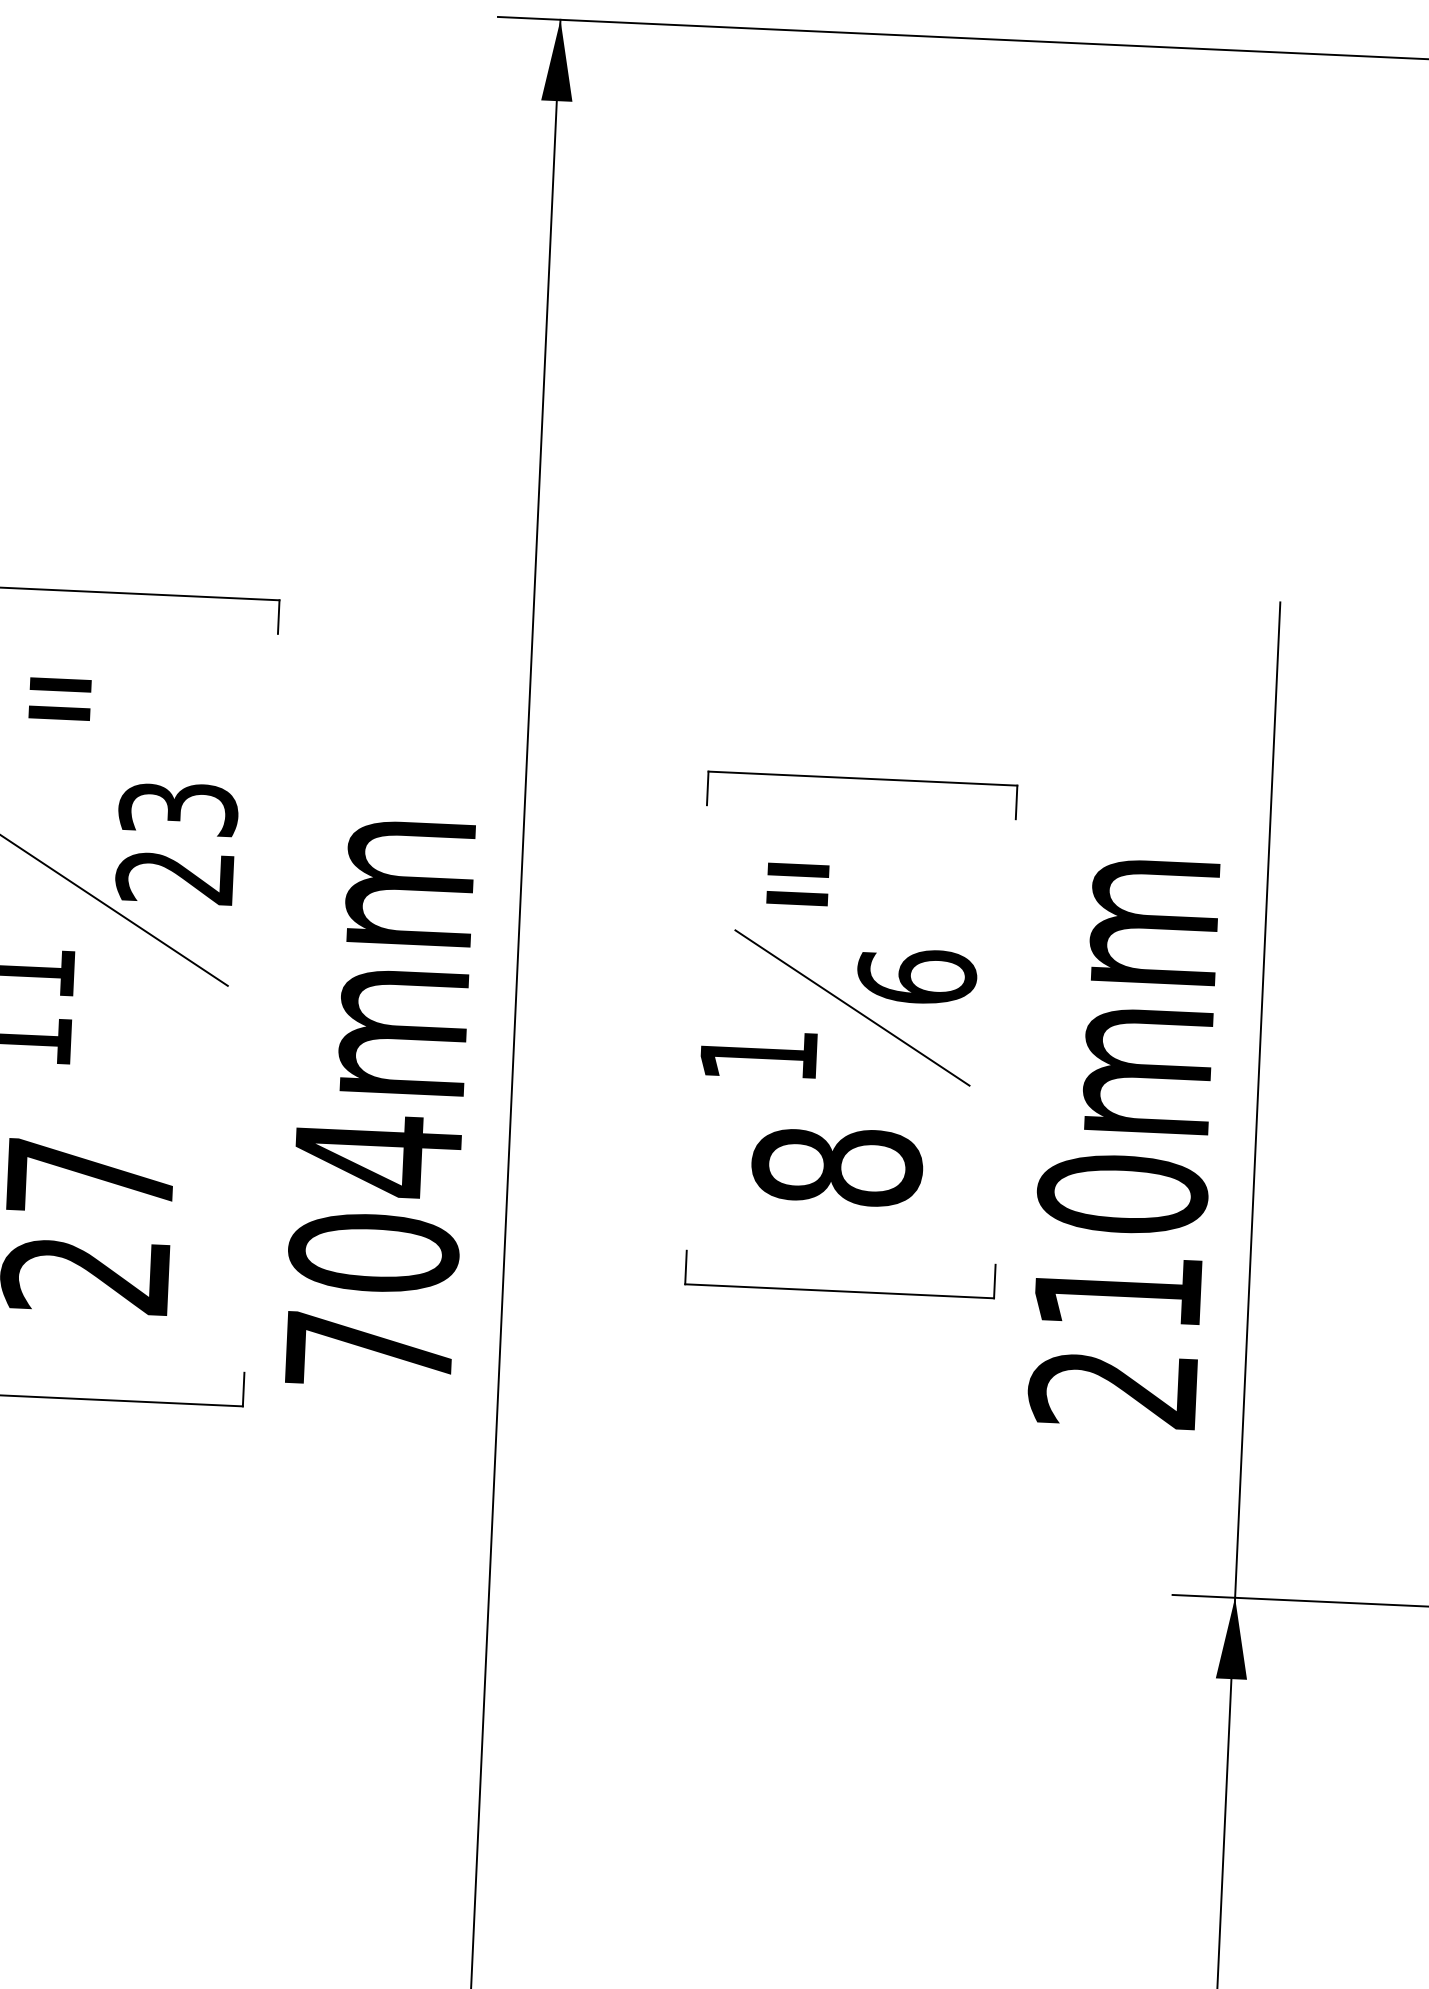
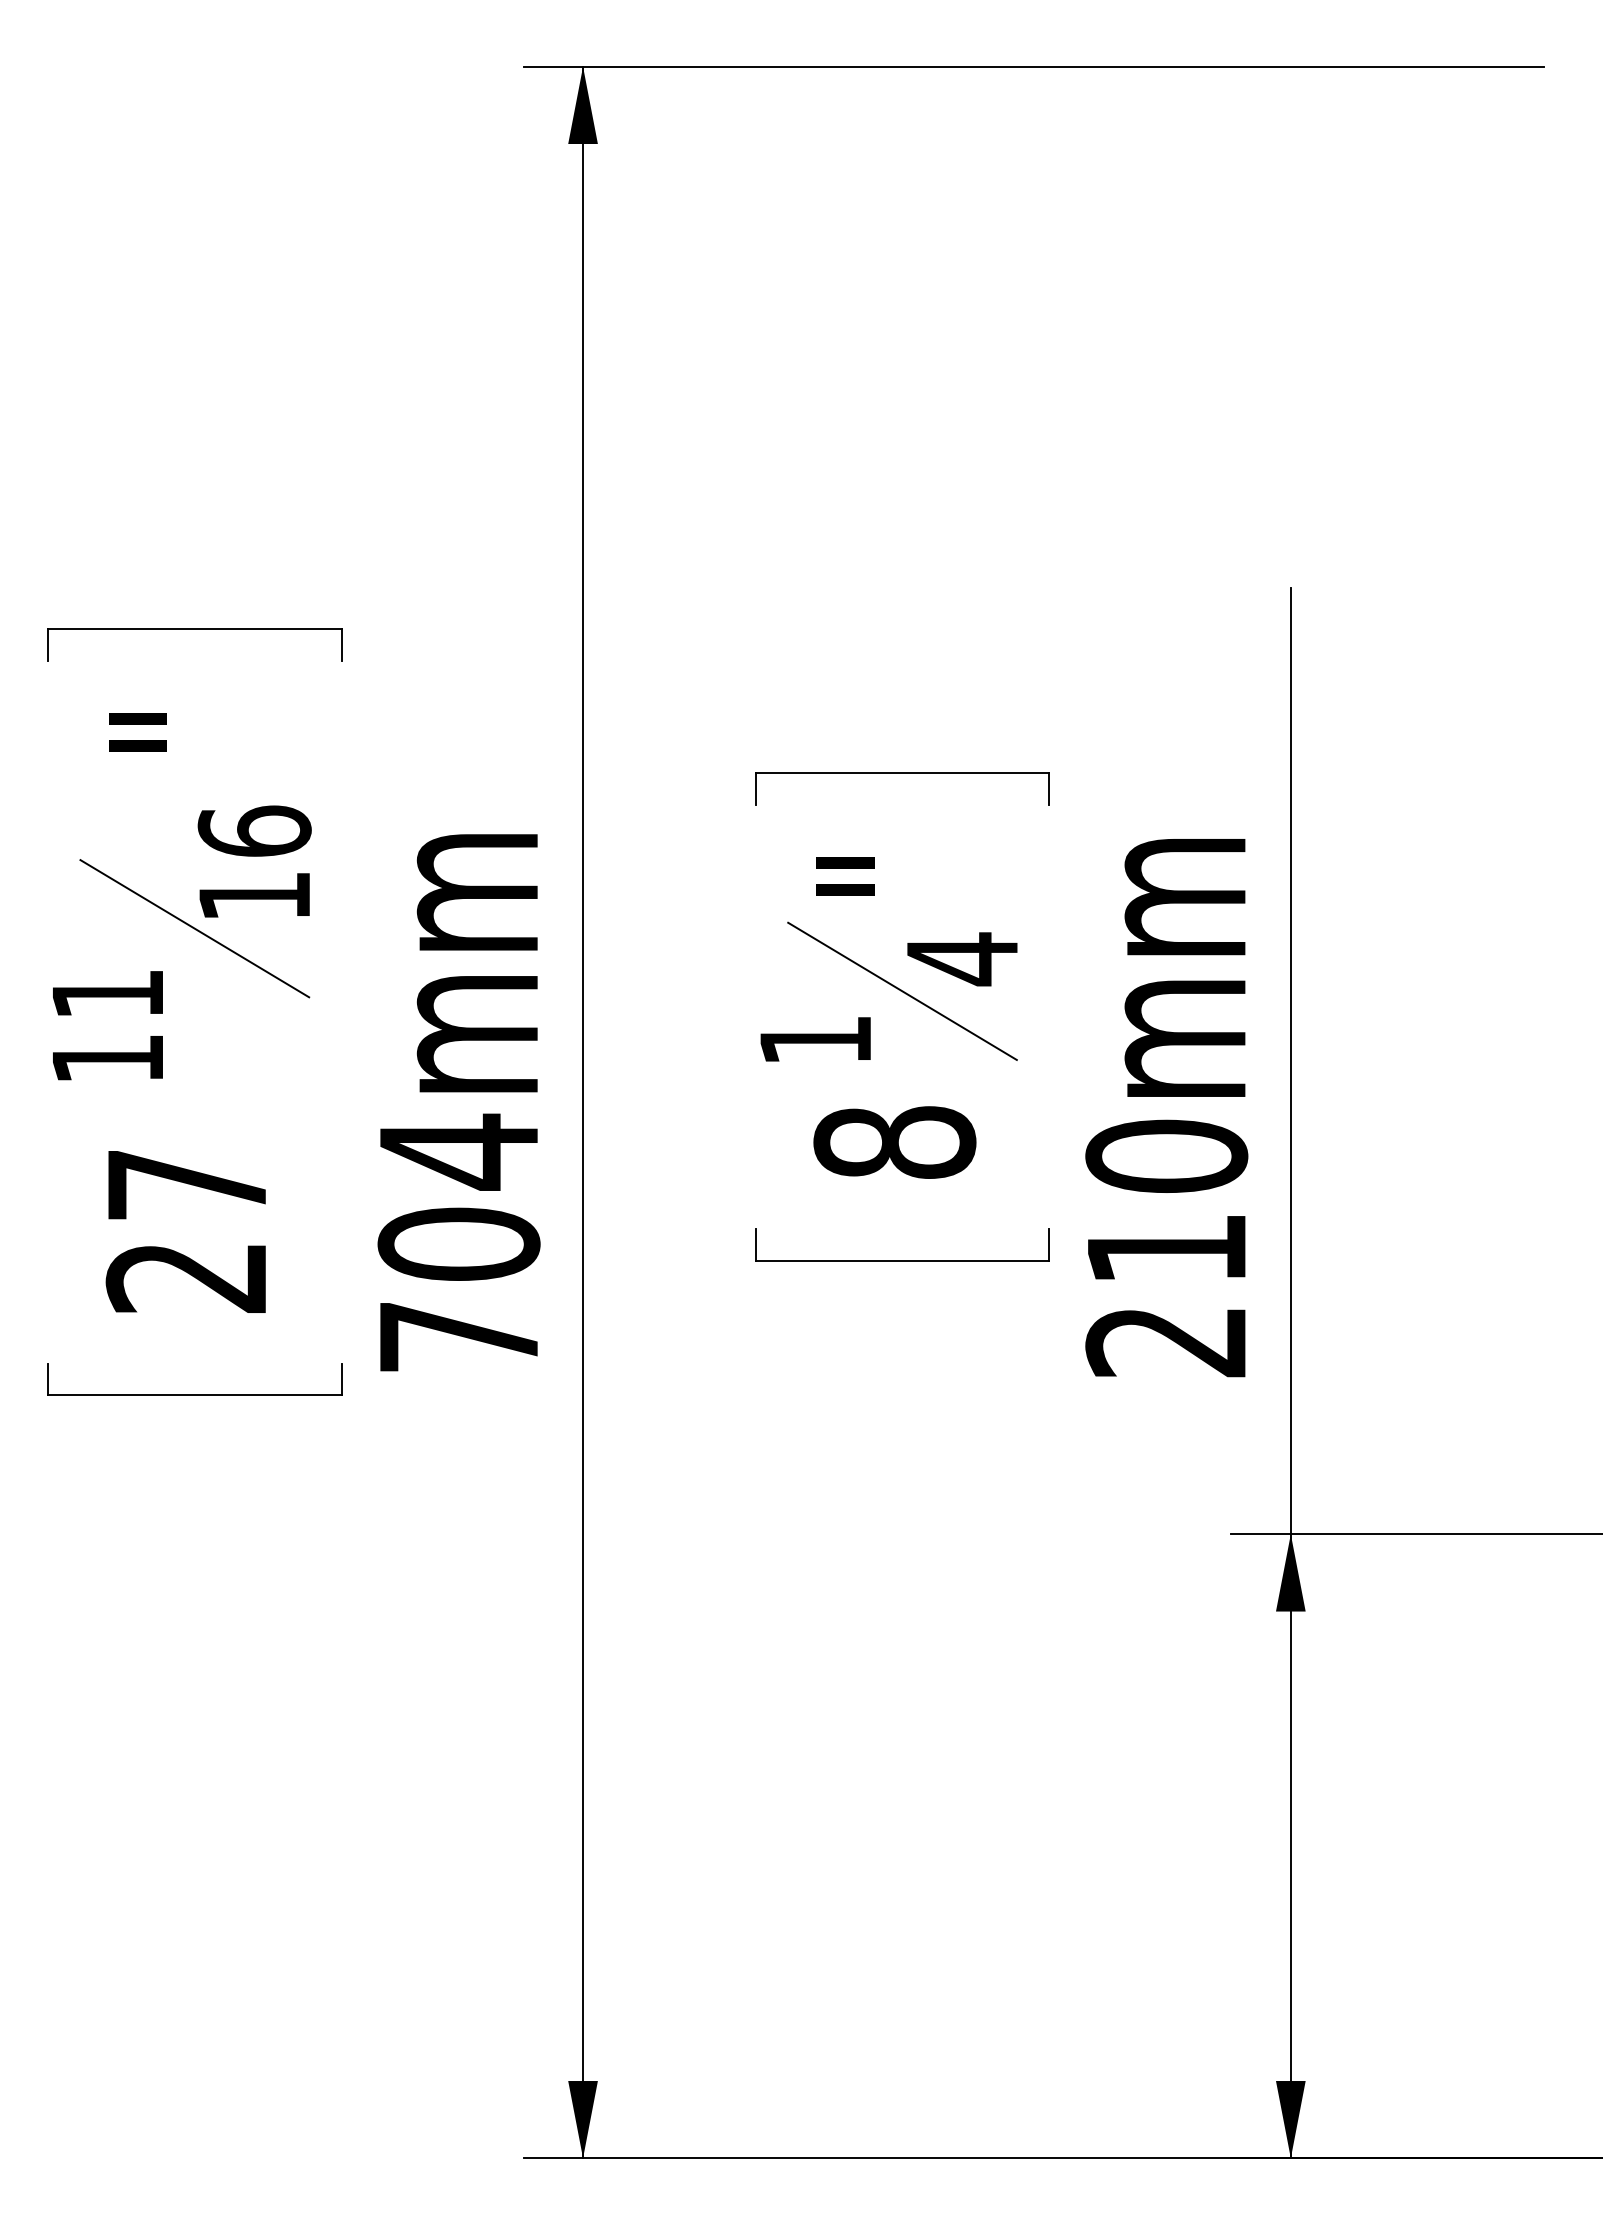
text: (176, 842) -> (254, 863), 23 -> 16
text: (917, 977) -> (962, 959), 6 -> 4

